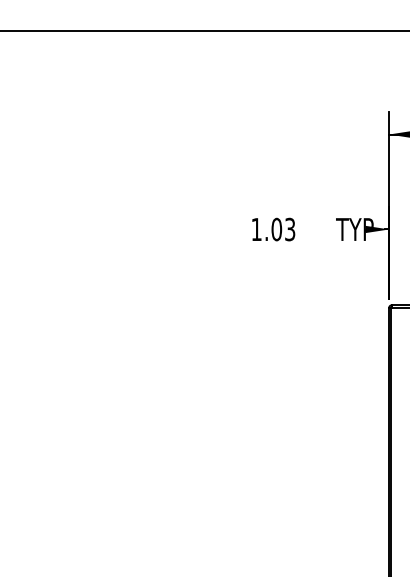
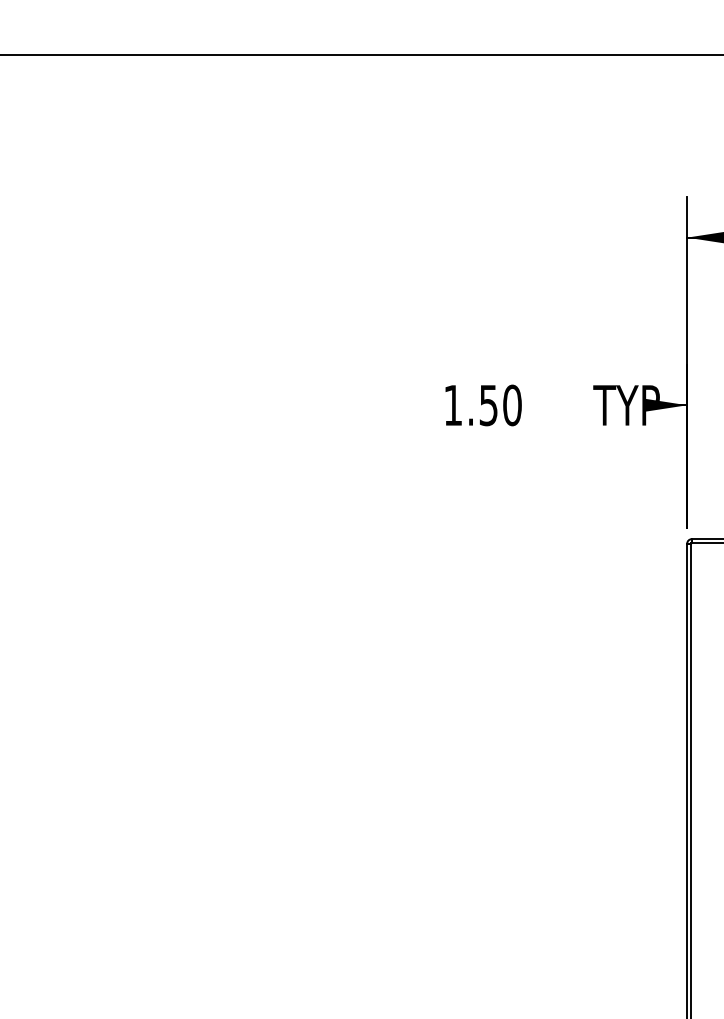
text: (283, 229) -> (500, 405), 1.03 -> 1.50

